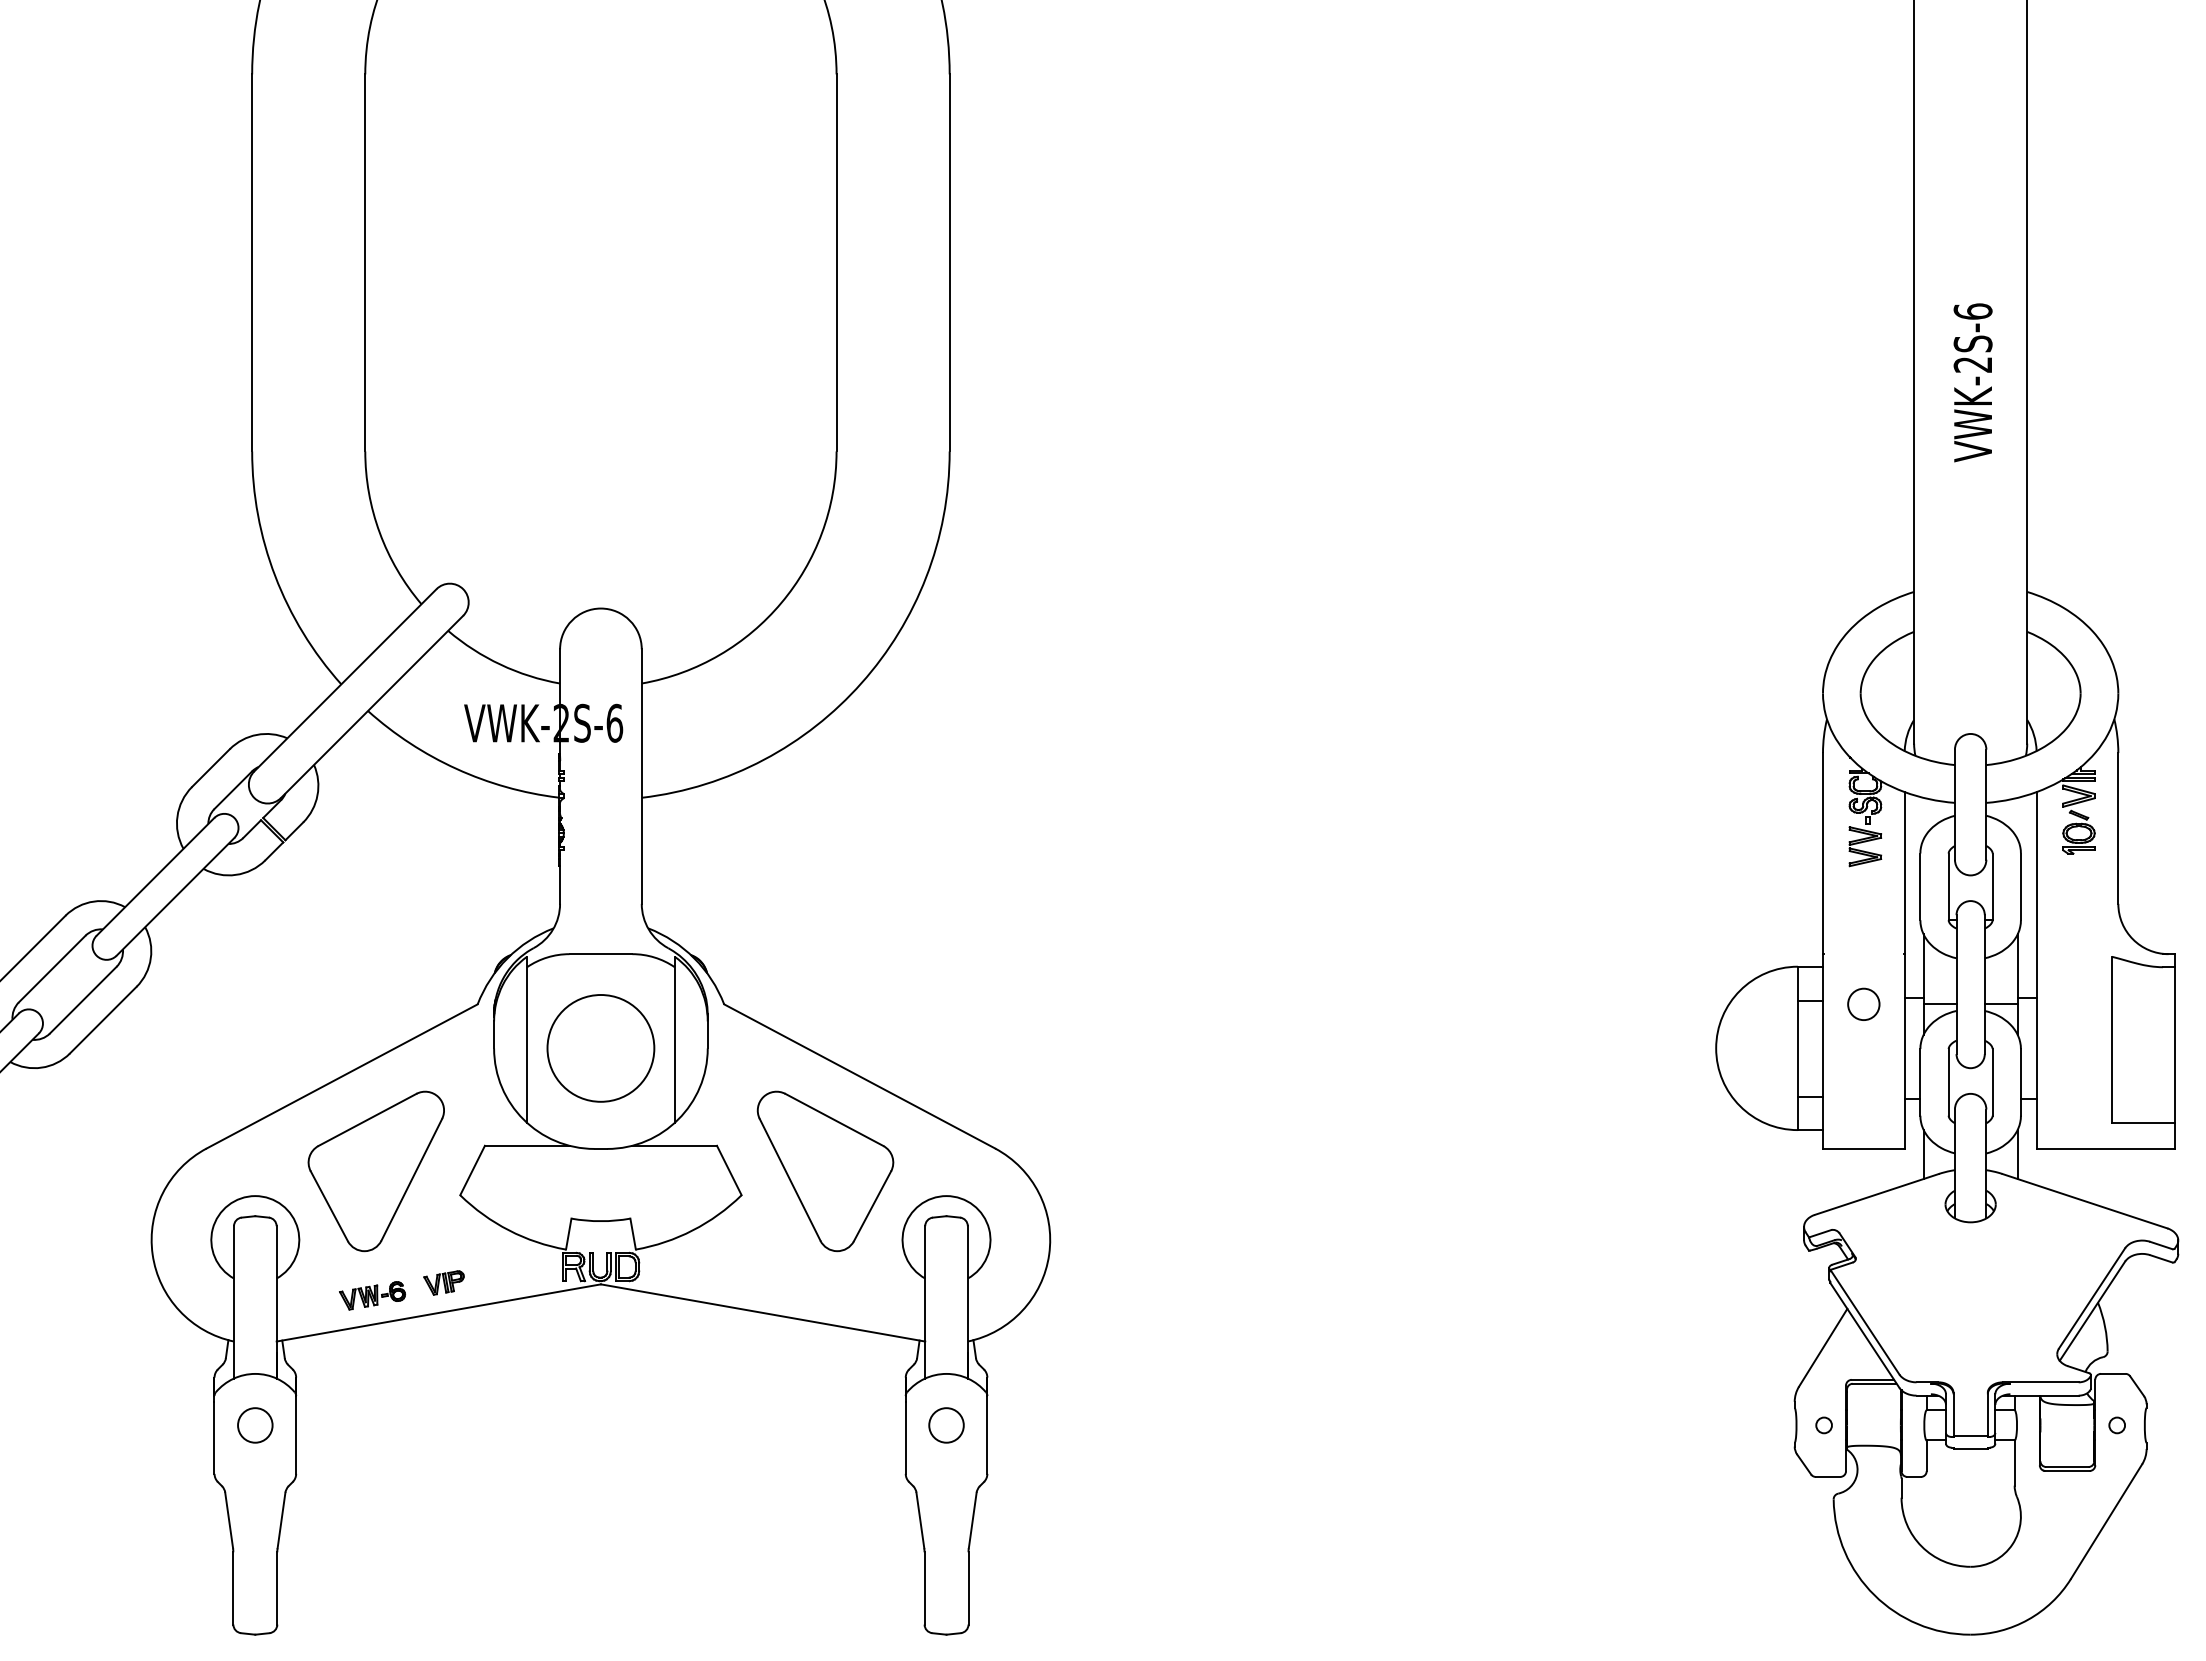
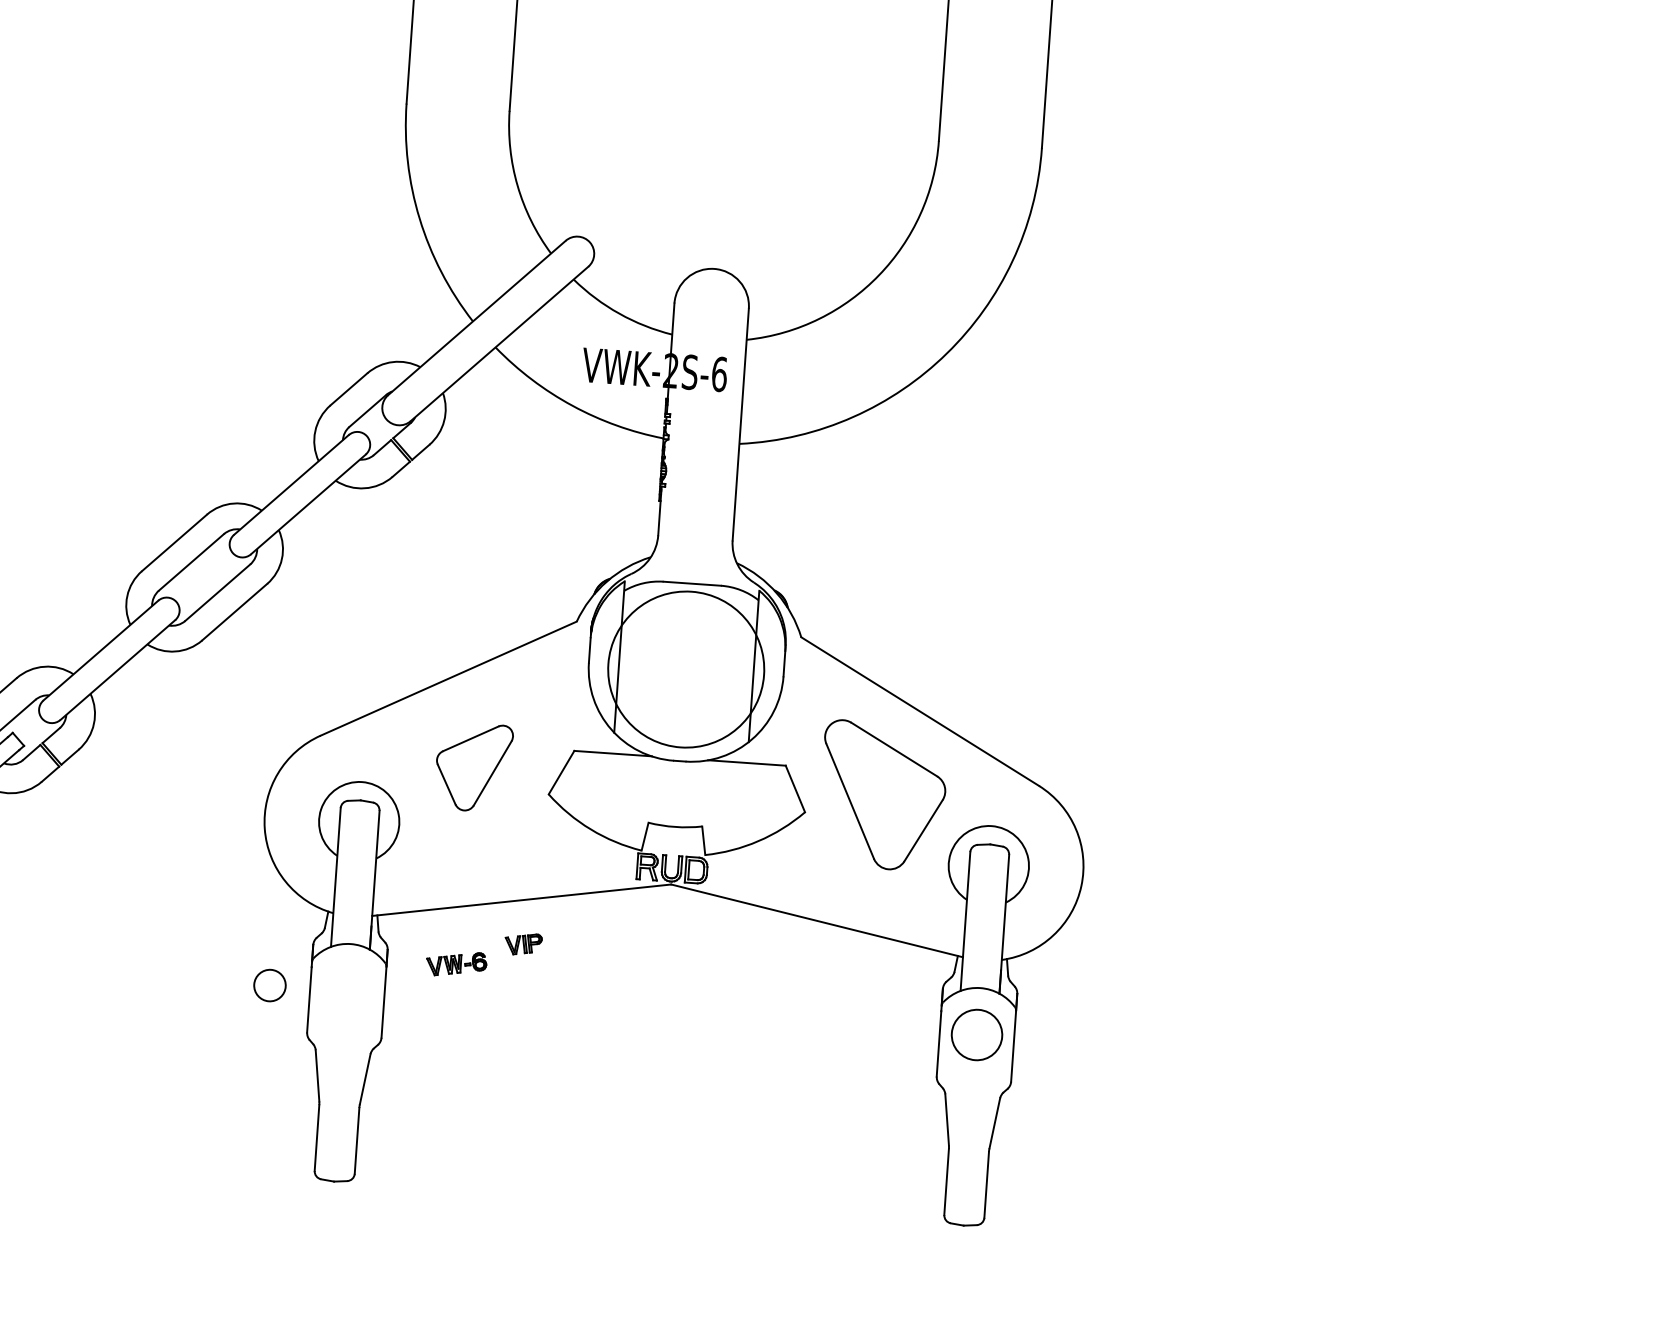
circle: (600, 1048) -> (685, 669), size x1.6
part: (375, 1171) -> (473, 767), size x0.6
part: (443, 1282) -> (522, 943), moved
part: (372, 1295) -> (456, 963), moved
circle: (255, 1425) -> (270, 985), moved
circle: (946, 1425) -> (976, 1035), size x1.6

